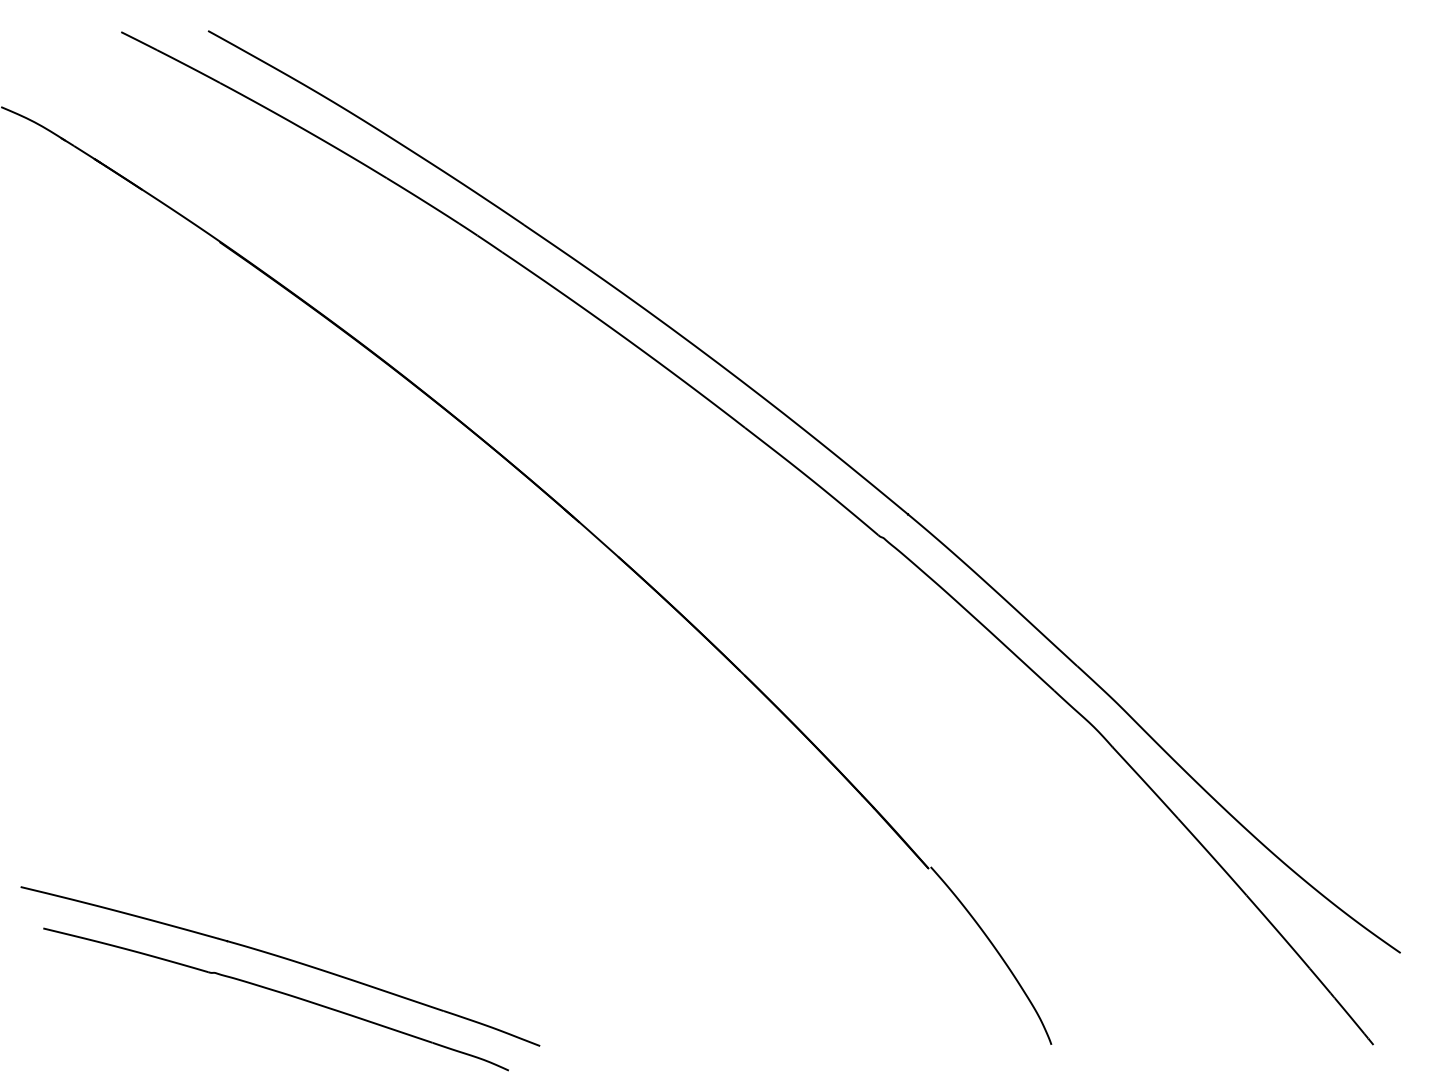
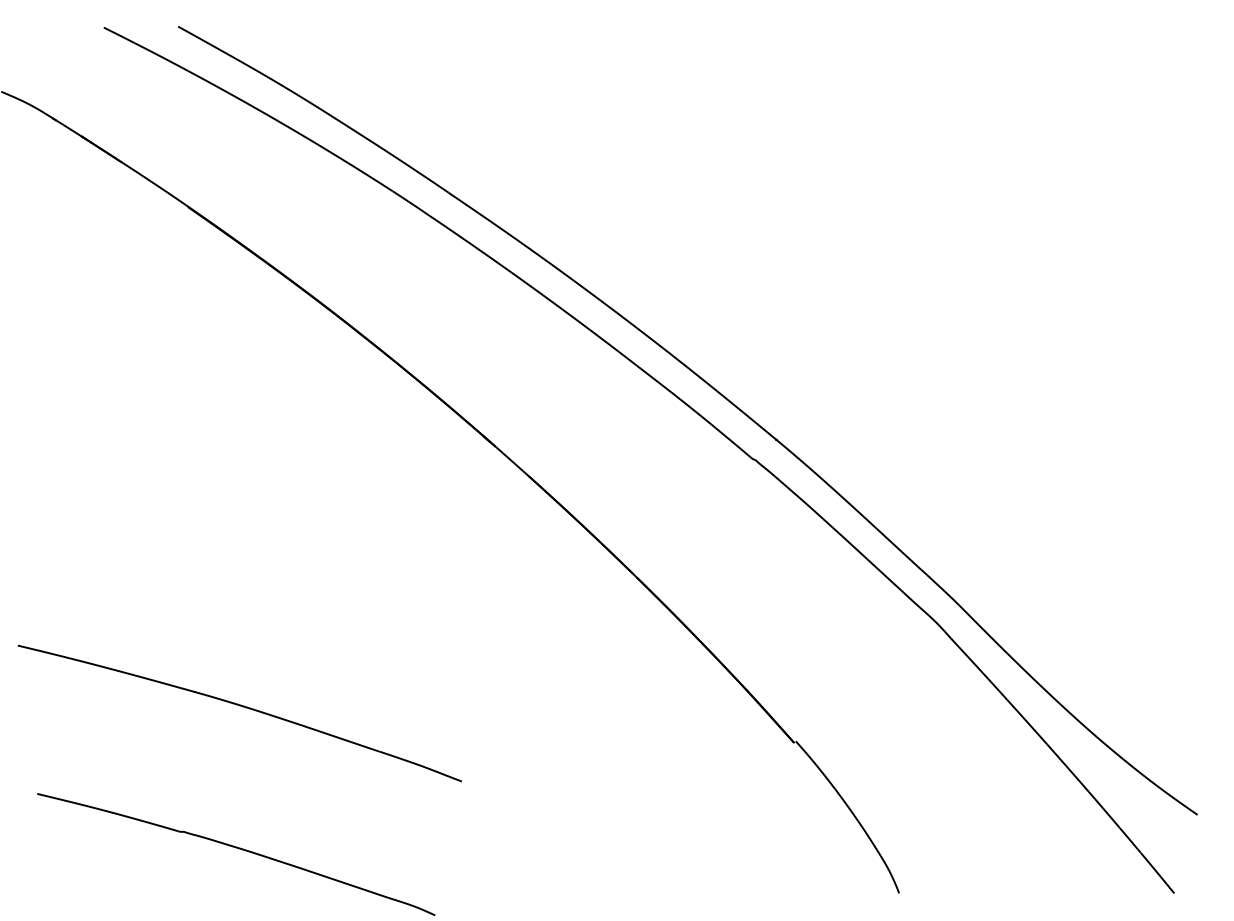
part: (281, 958) -> (240, 706), moved

